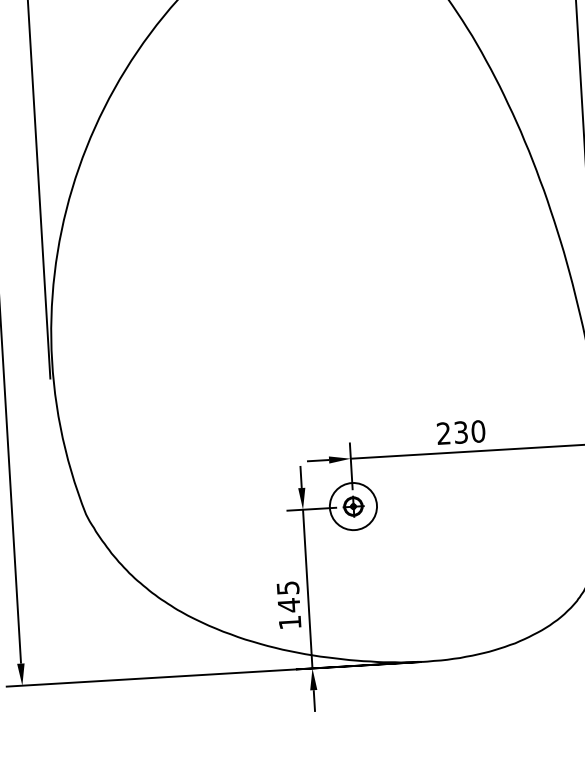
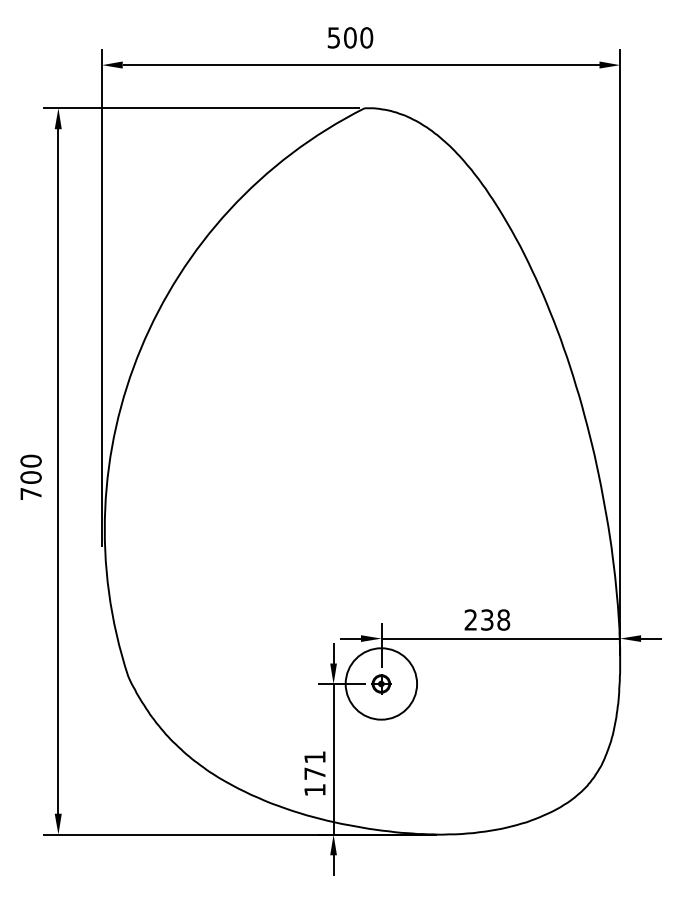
text: (478, 430) -> (503, 619), 230 -> 238
circle: (353, 506) -> (381, 683), size x1.6
text: (288, 596) -> (314, 765), 145 -> 171

